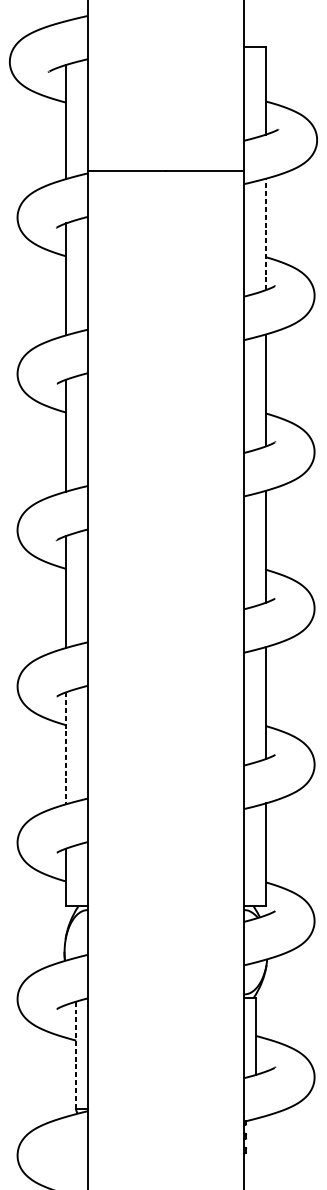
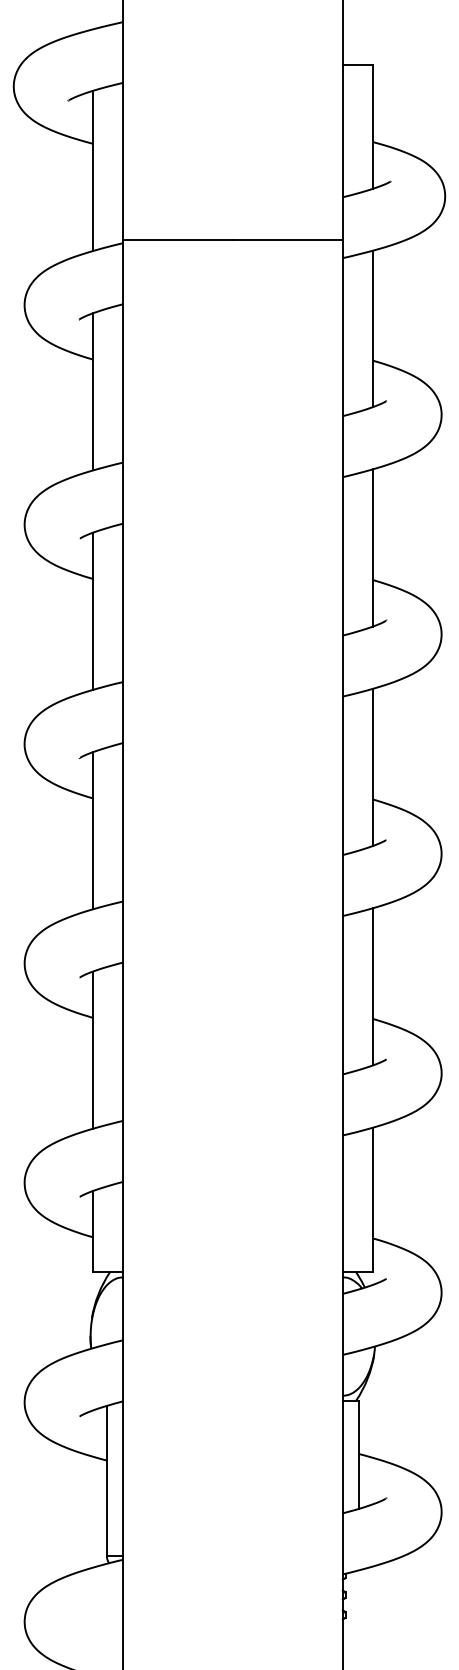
line: (265, 234) -> (372, 328), dashed -> solid
line: (66, 748) -> (93, 1050), dashed -> solid
line: (75, 1055) -> (106, 1481), dashed -> solid

